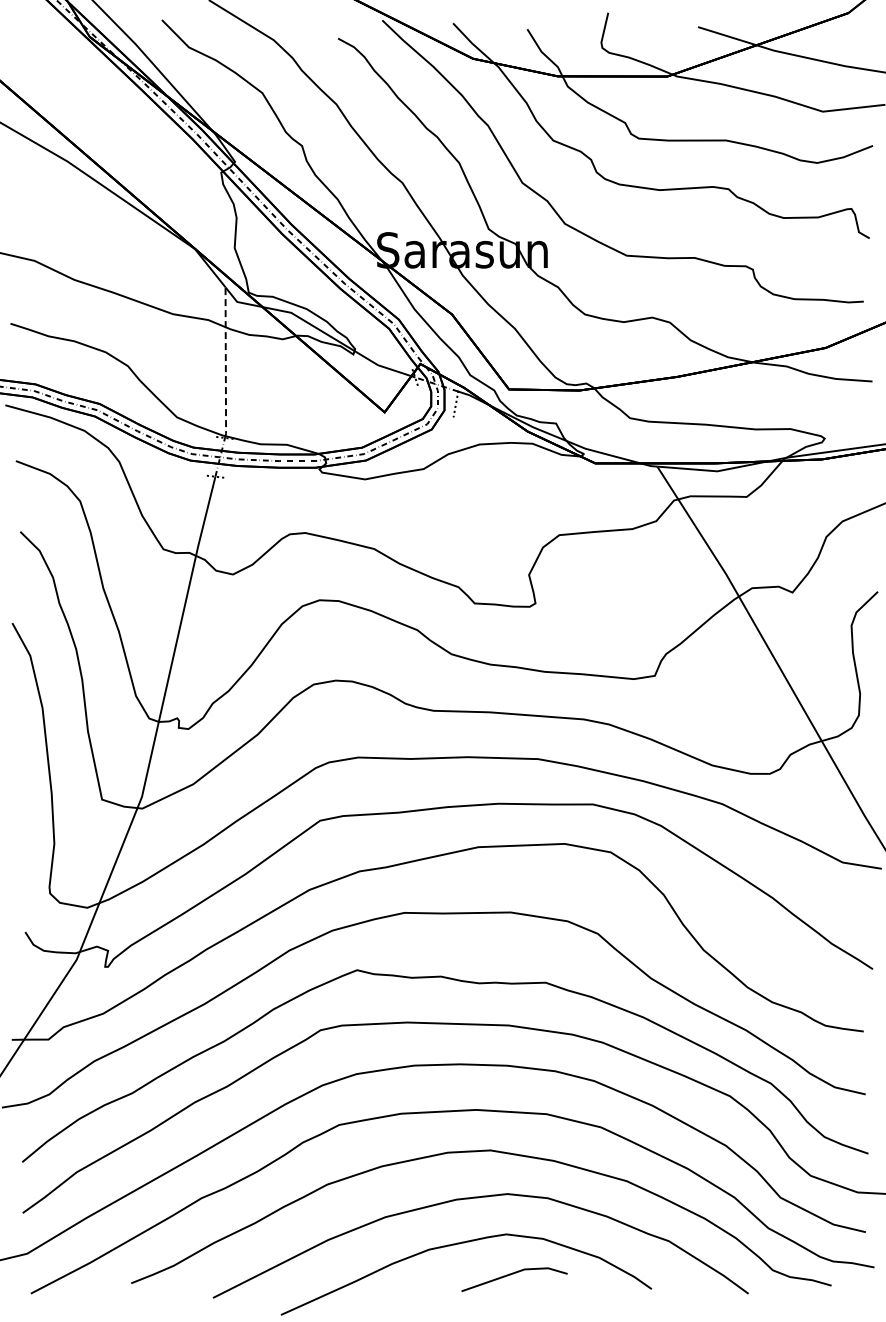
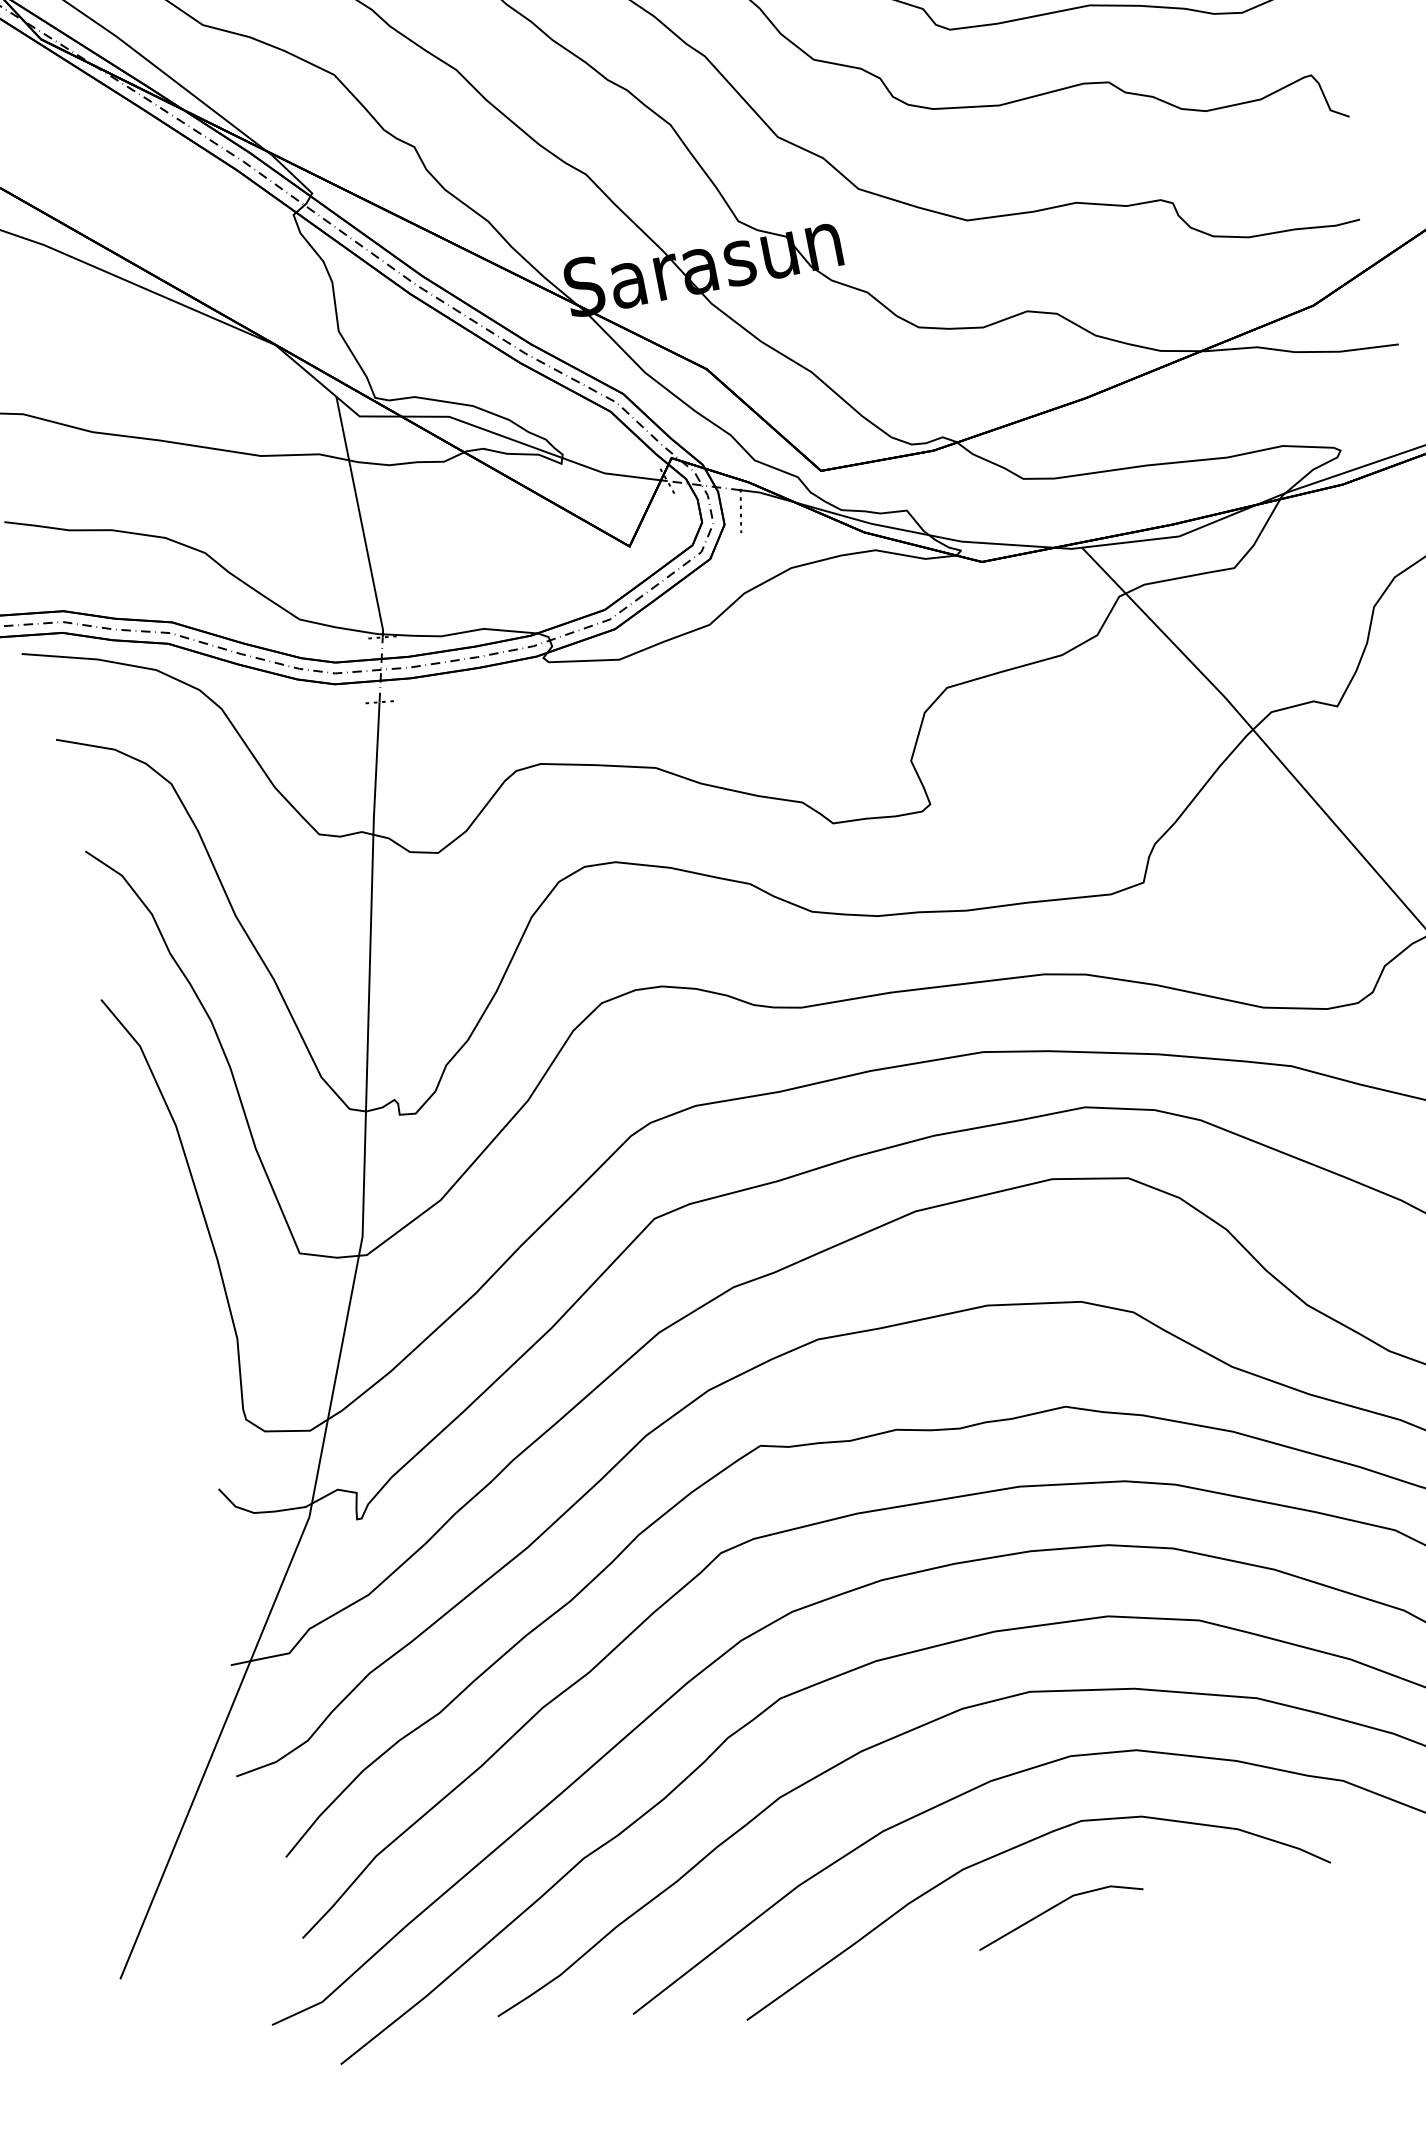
line: (225, 363) -> (360, 518), dashed -> solid
line: (513, 1274) -> (1057, 1907), moved

